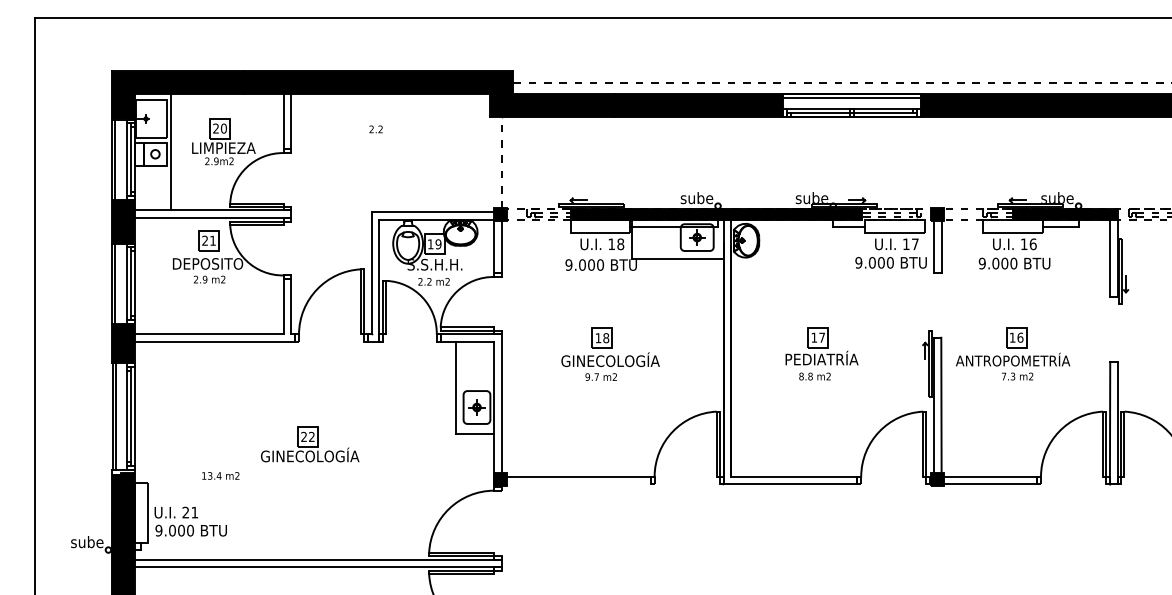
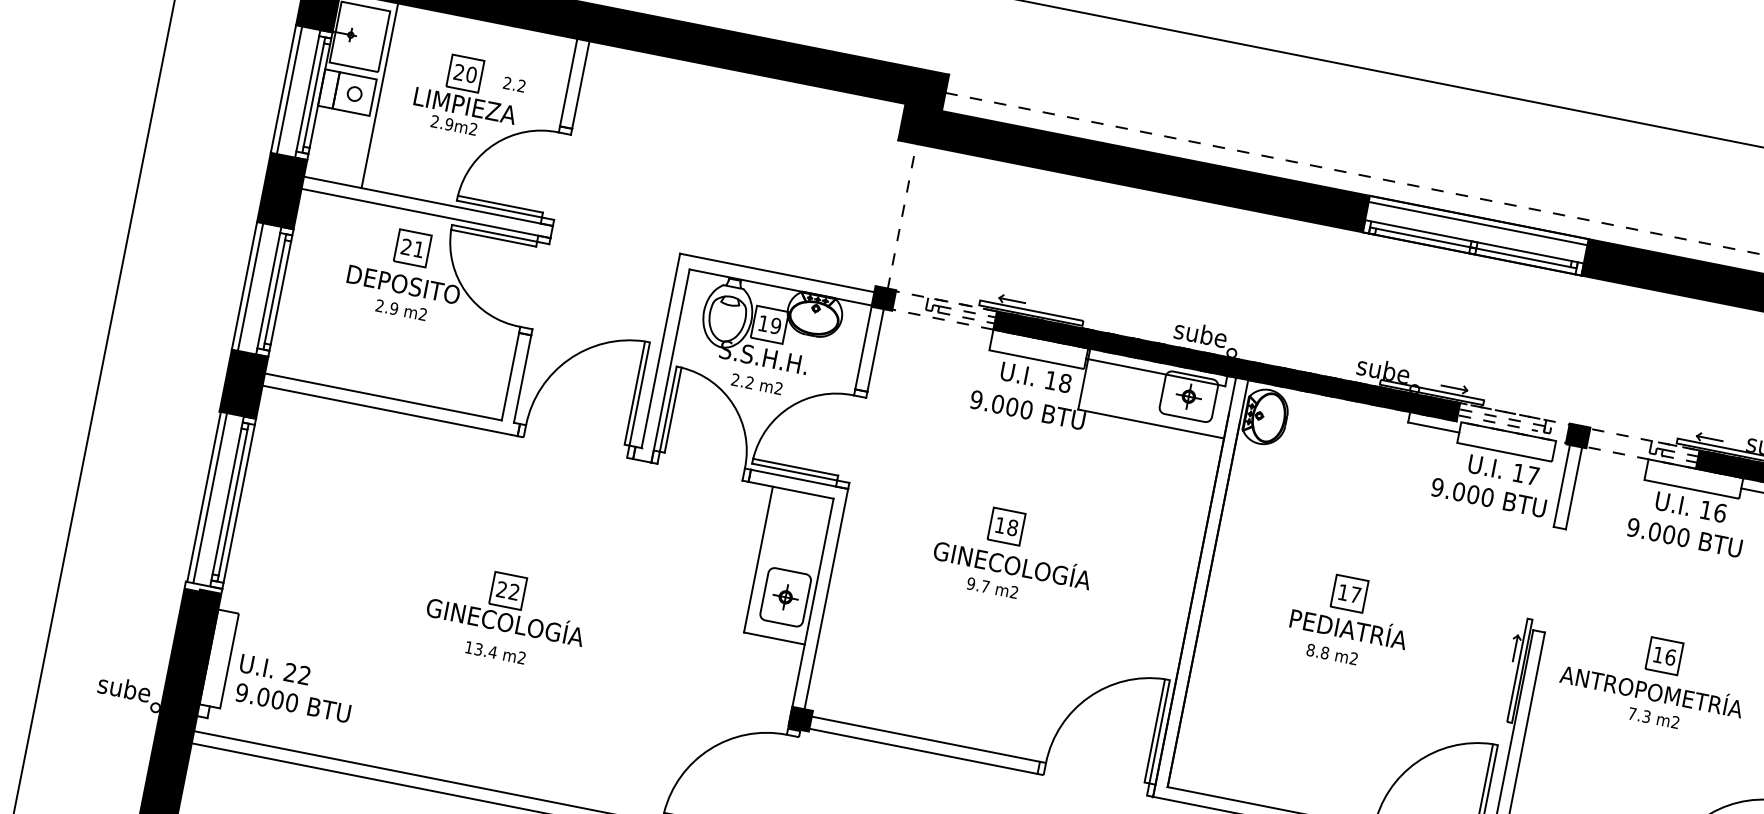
text: (375, 129) -> (513, 84), moved
text: (220, 475) -> (495, 651), moved
line: (578, 484) -> (922, 751), added
text: (194, 512) -> (304, 675), 21 -> 22

